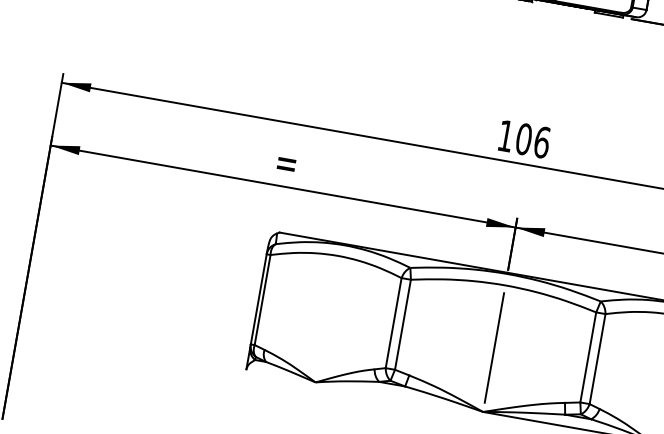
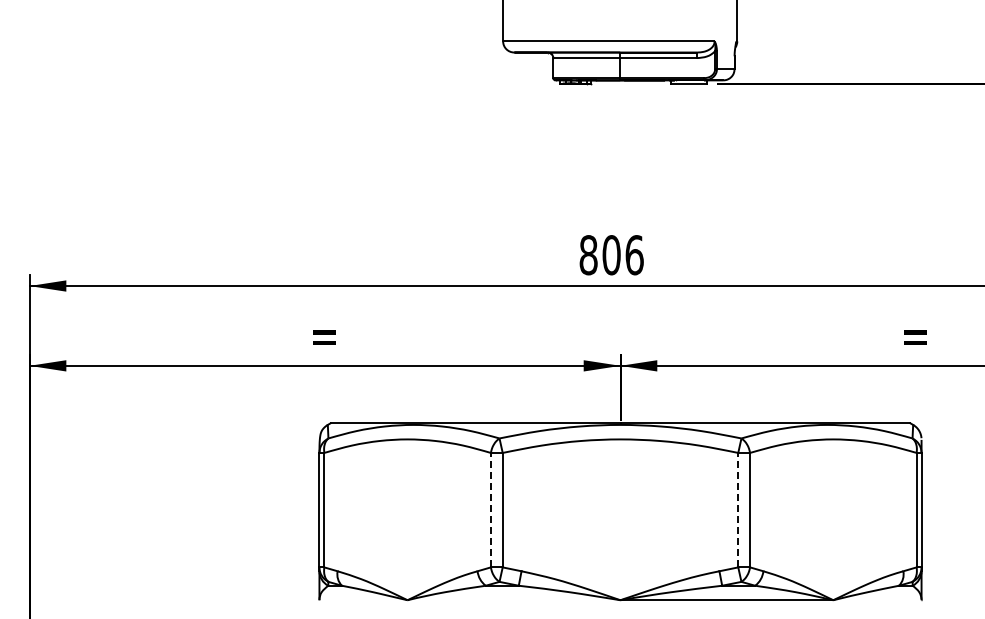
text: (505, 136) -> (588, 255), 106 -> 806
line: (393, 322) -> (490, 509), solid -> dashed
line: (495, 340) -> (620, 509), removed
line: (588, 356) -> (738, 509), solid -> dashed

